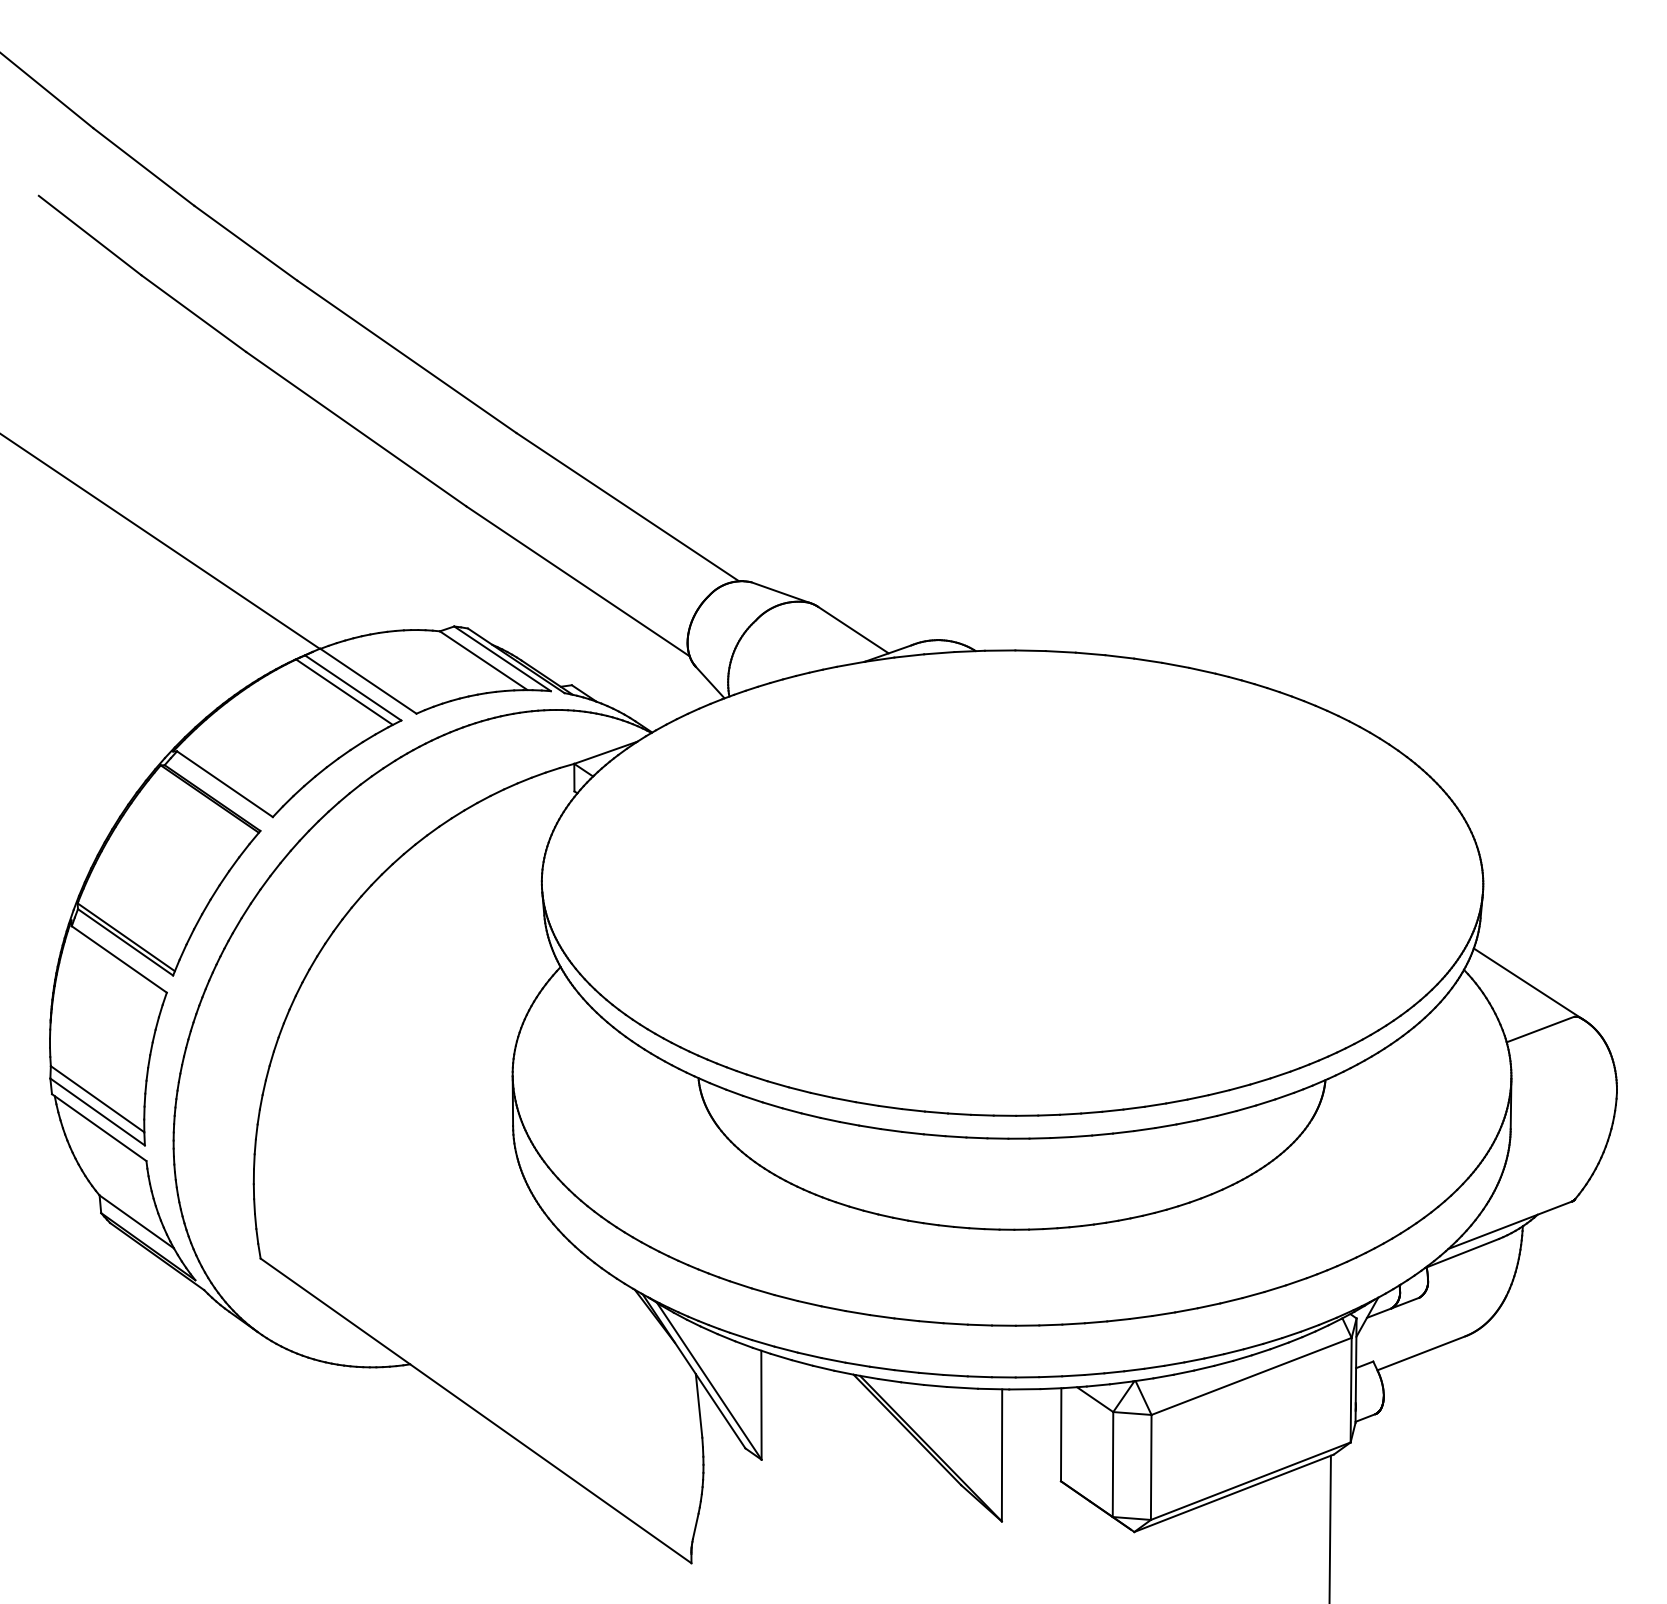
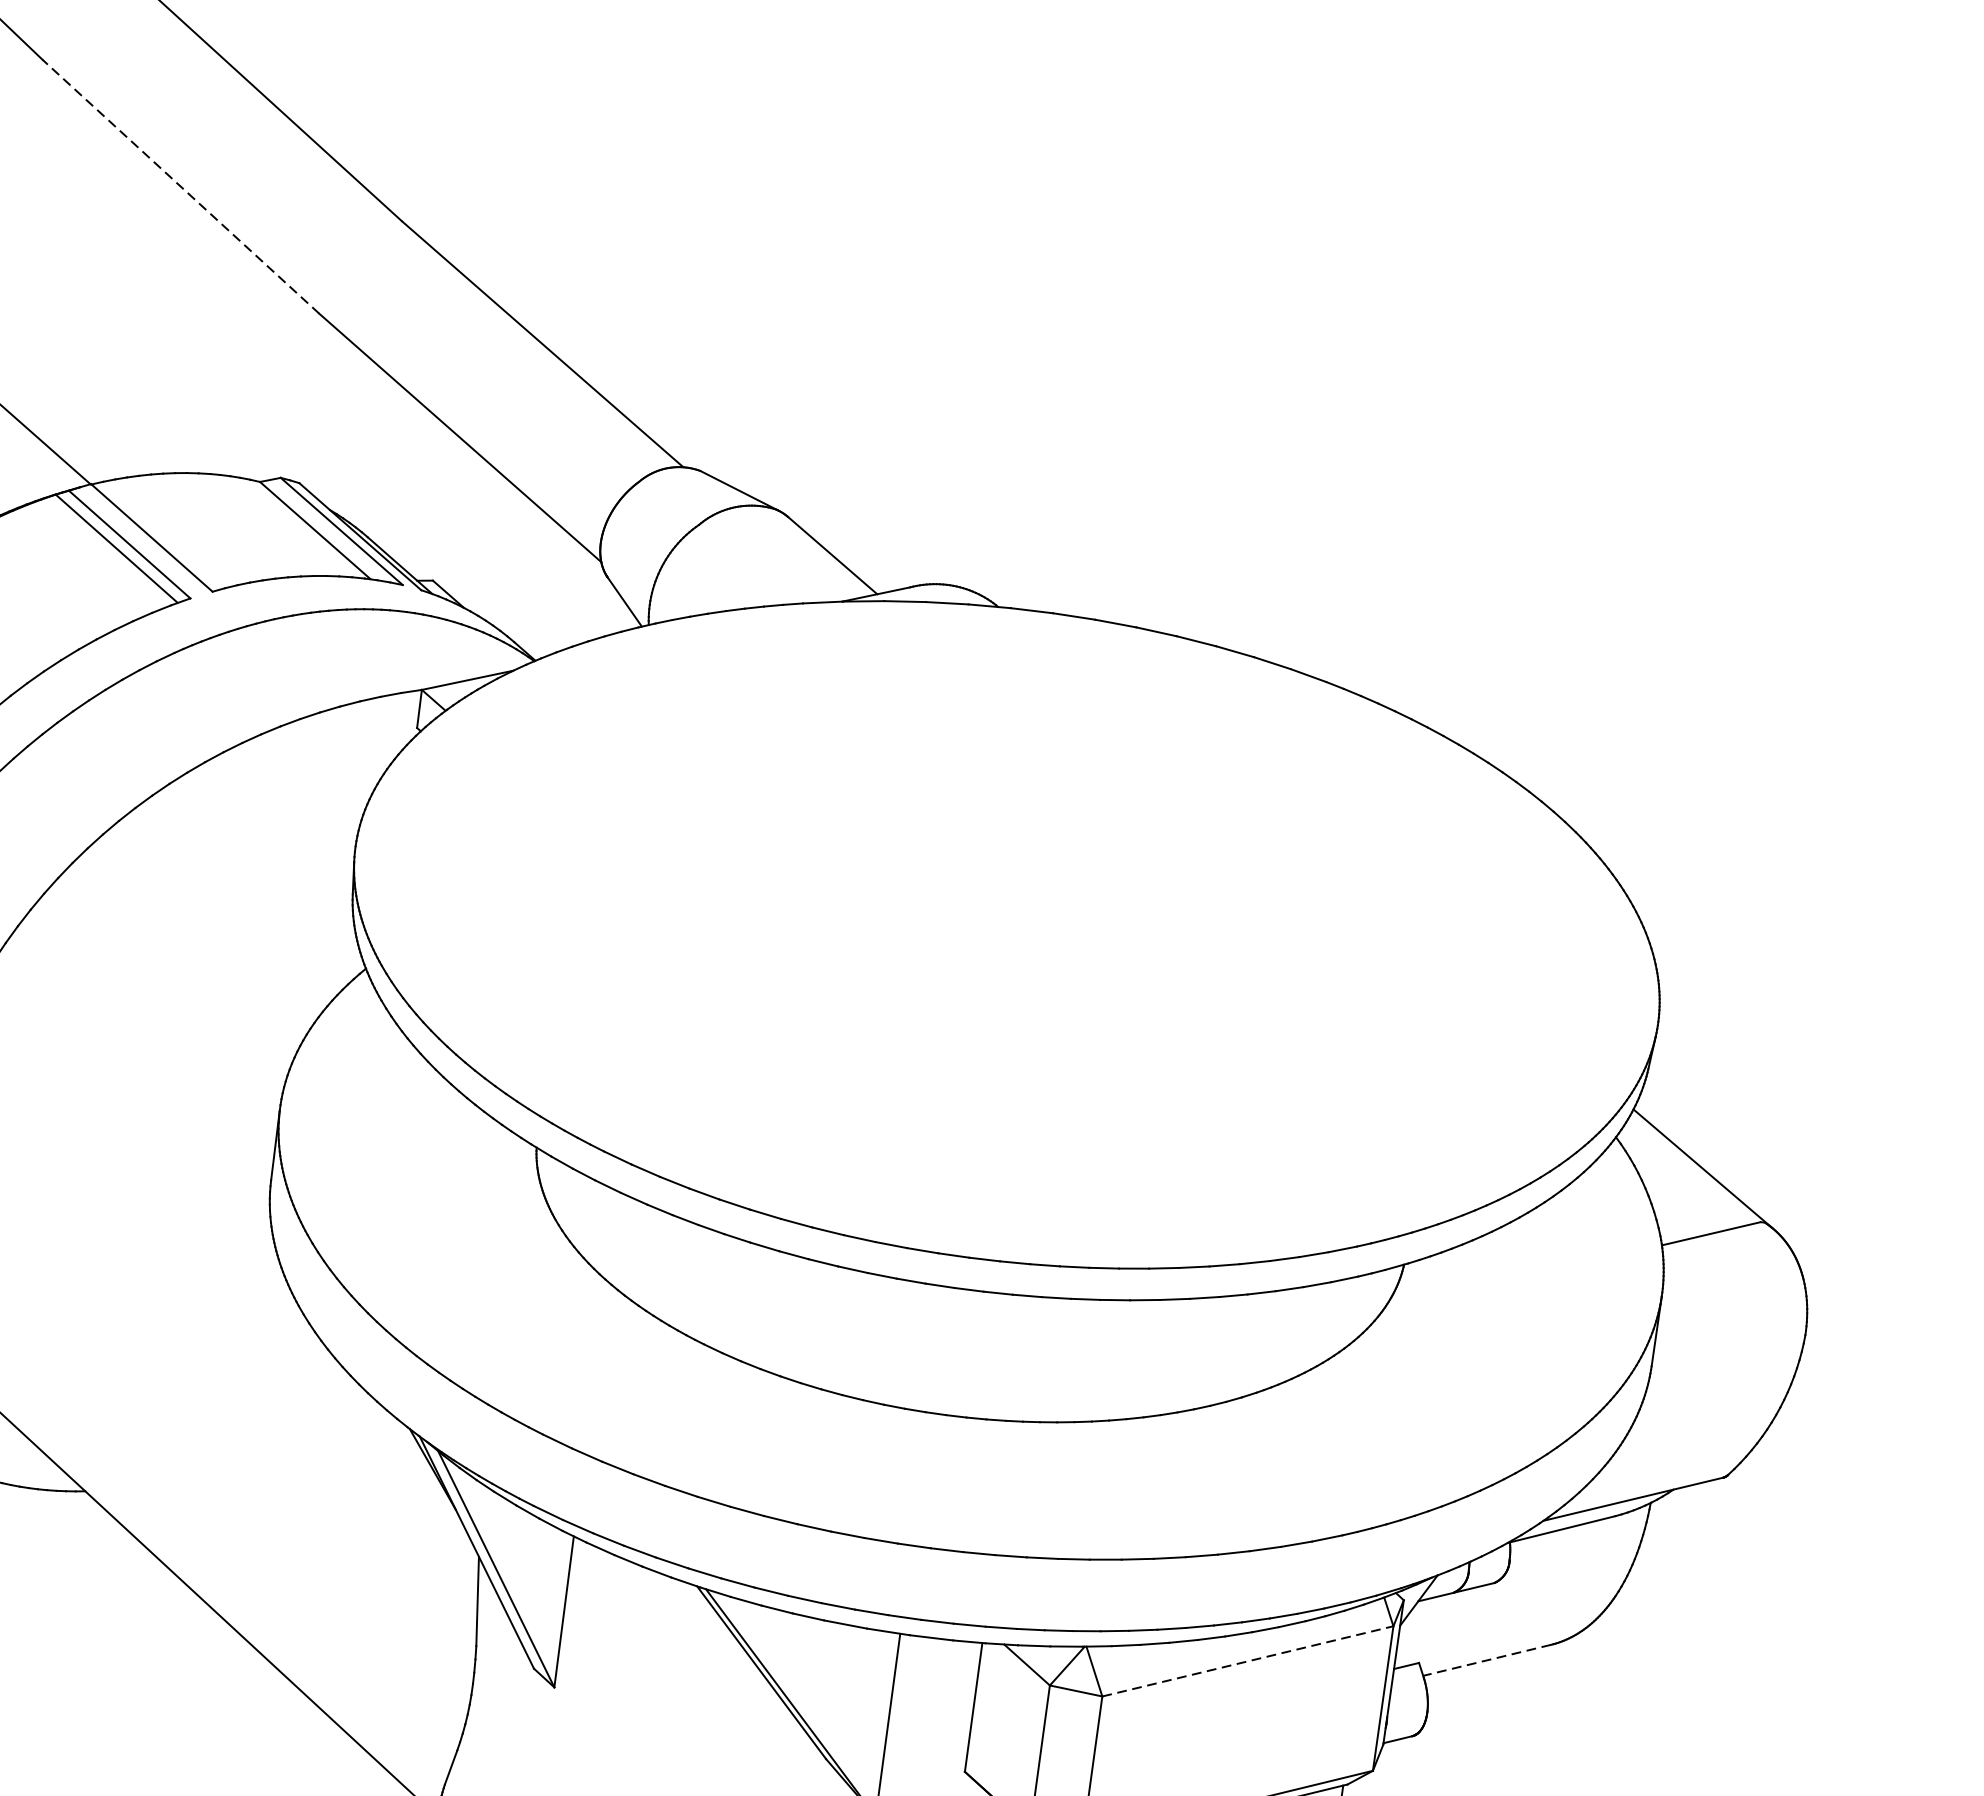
line: (356, 429) -> (181, 187), solid -> dashed
line: (1420, 1353) -> (1485, 1660), solid -> dashed
line: (1252, 1376) -> (1249, 1661), solid -> dashed

